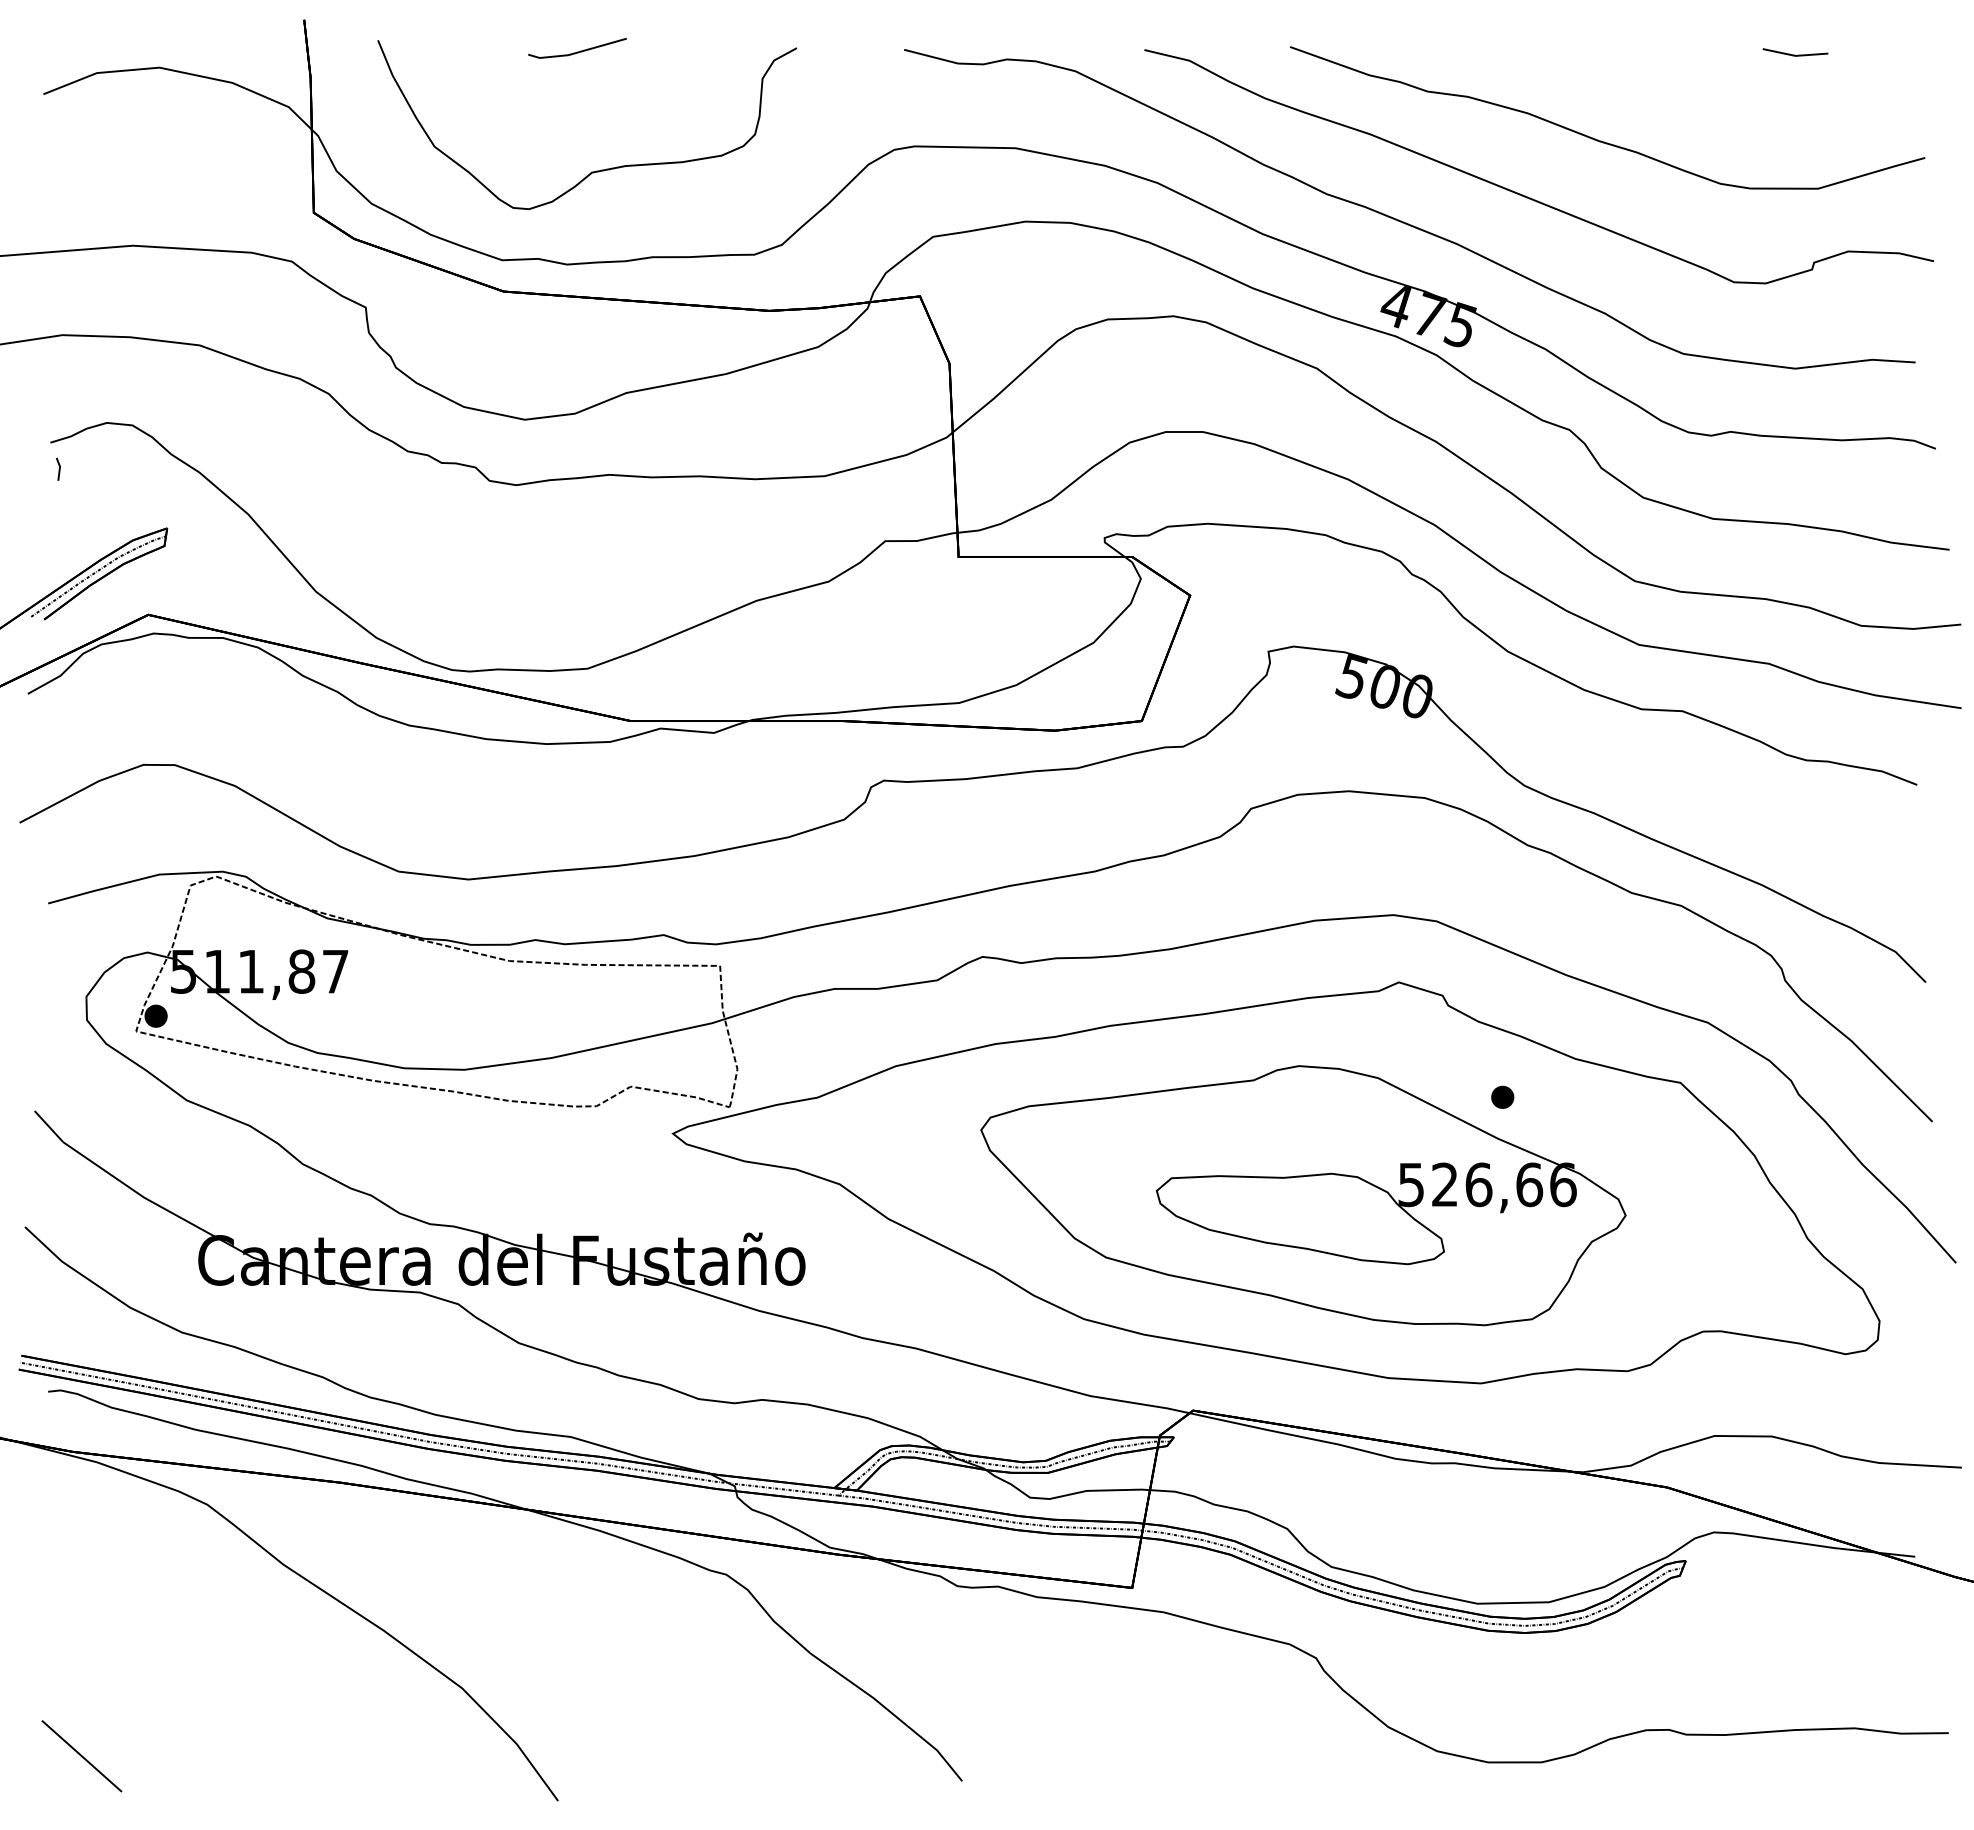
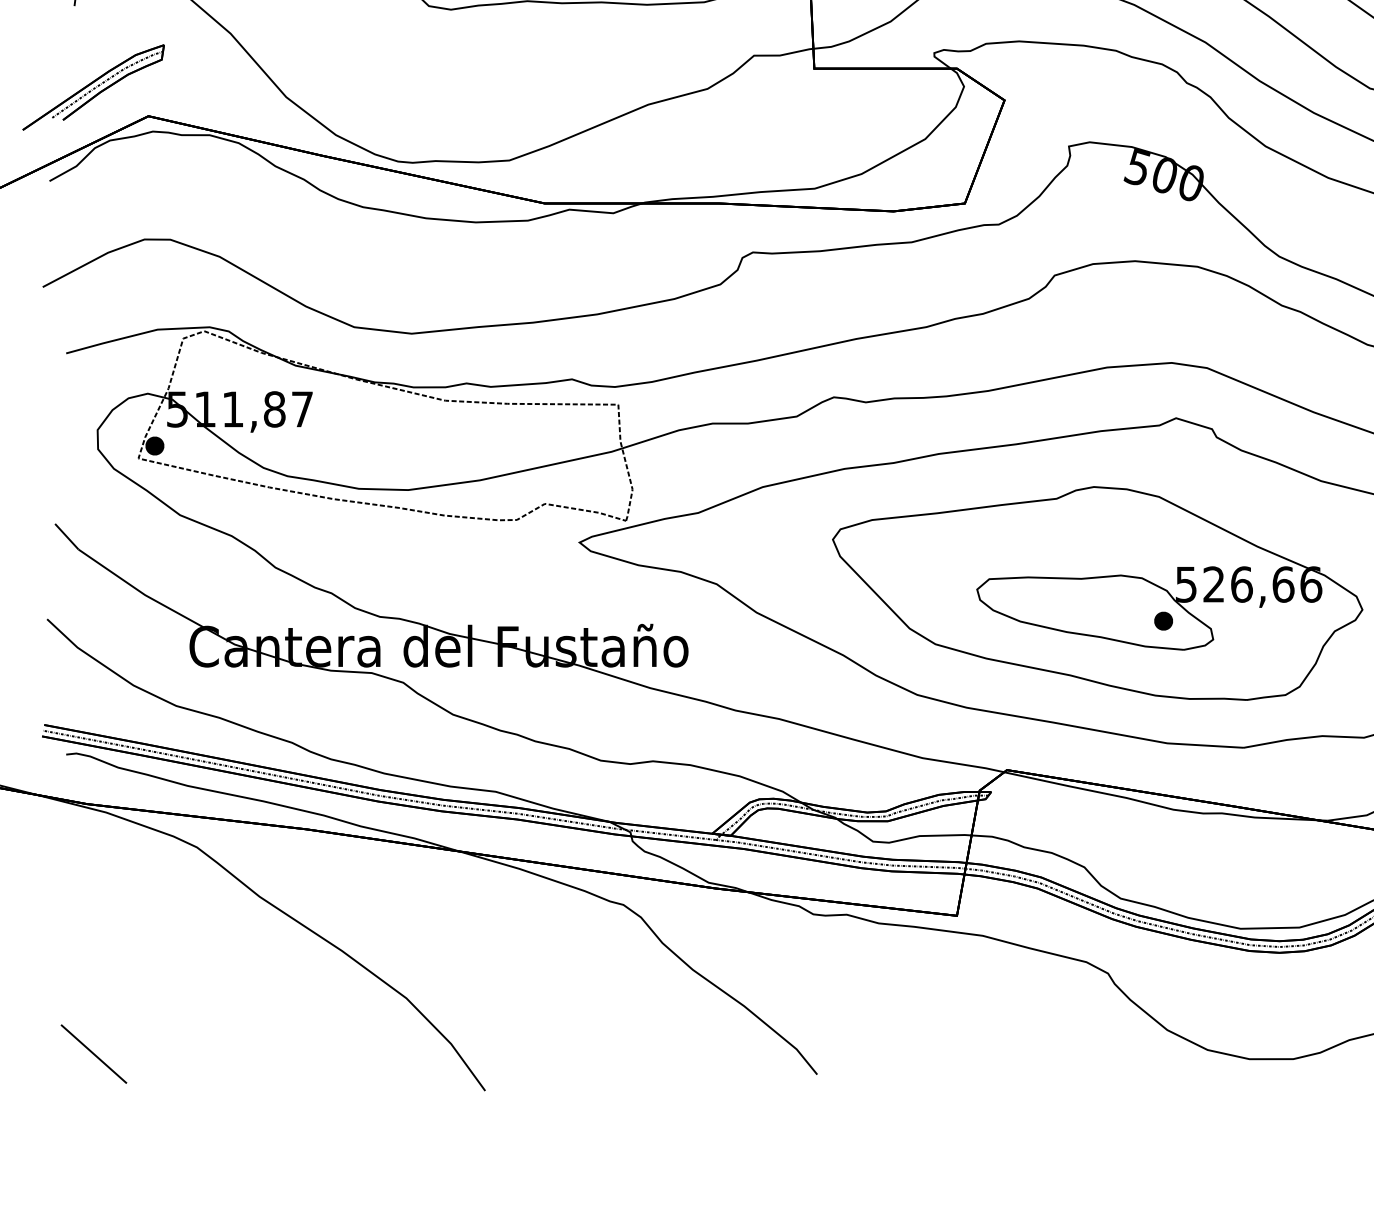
part: (1502, 1096) -> (1163, 620), moved

